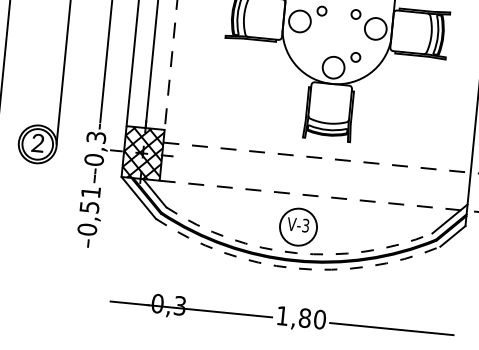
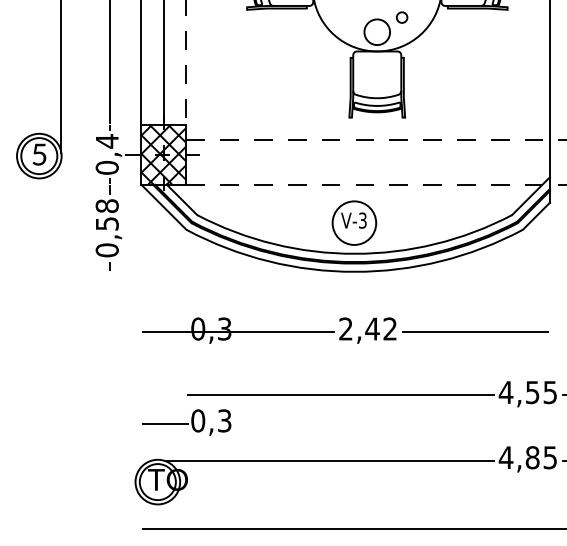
text: (95, 137) -> (106, 141), 0,3 -> 0,4
text: (38, 143) -> (39, 154), 2 -> 5
text: (90, 191) -> (106, 205), 0,51 -> 0,58
arc: (296, 252) -> (354, 253), dashed -> solid
arc: (294, 268) -> (354, 271), dashed -> solid
text: (301, 317) -> (368, 328), 1,80 -> 2,42

